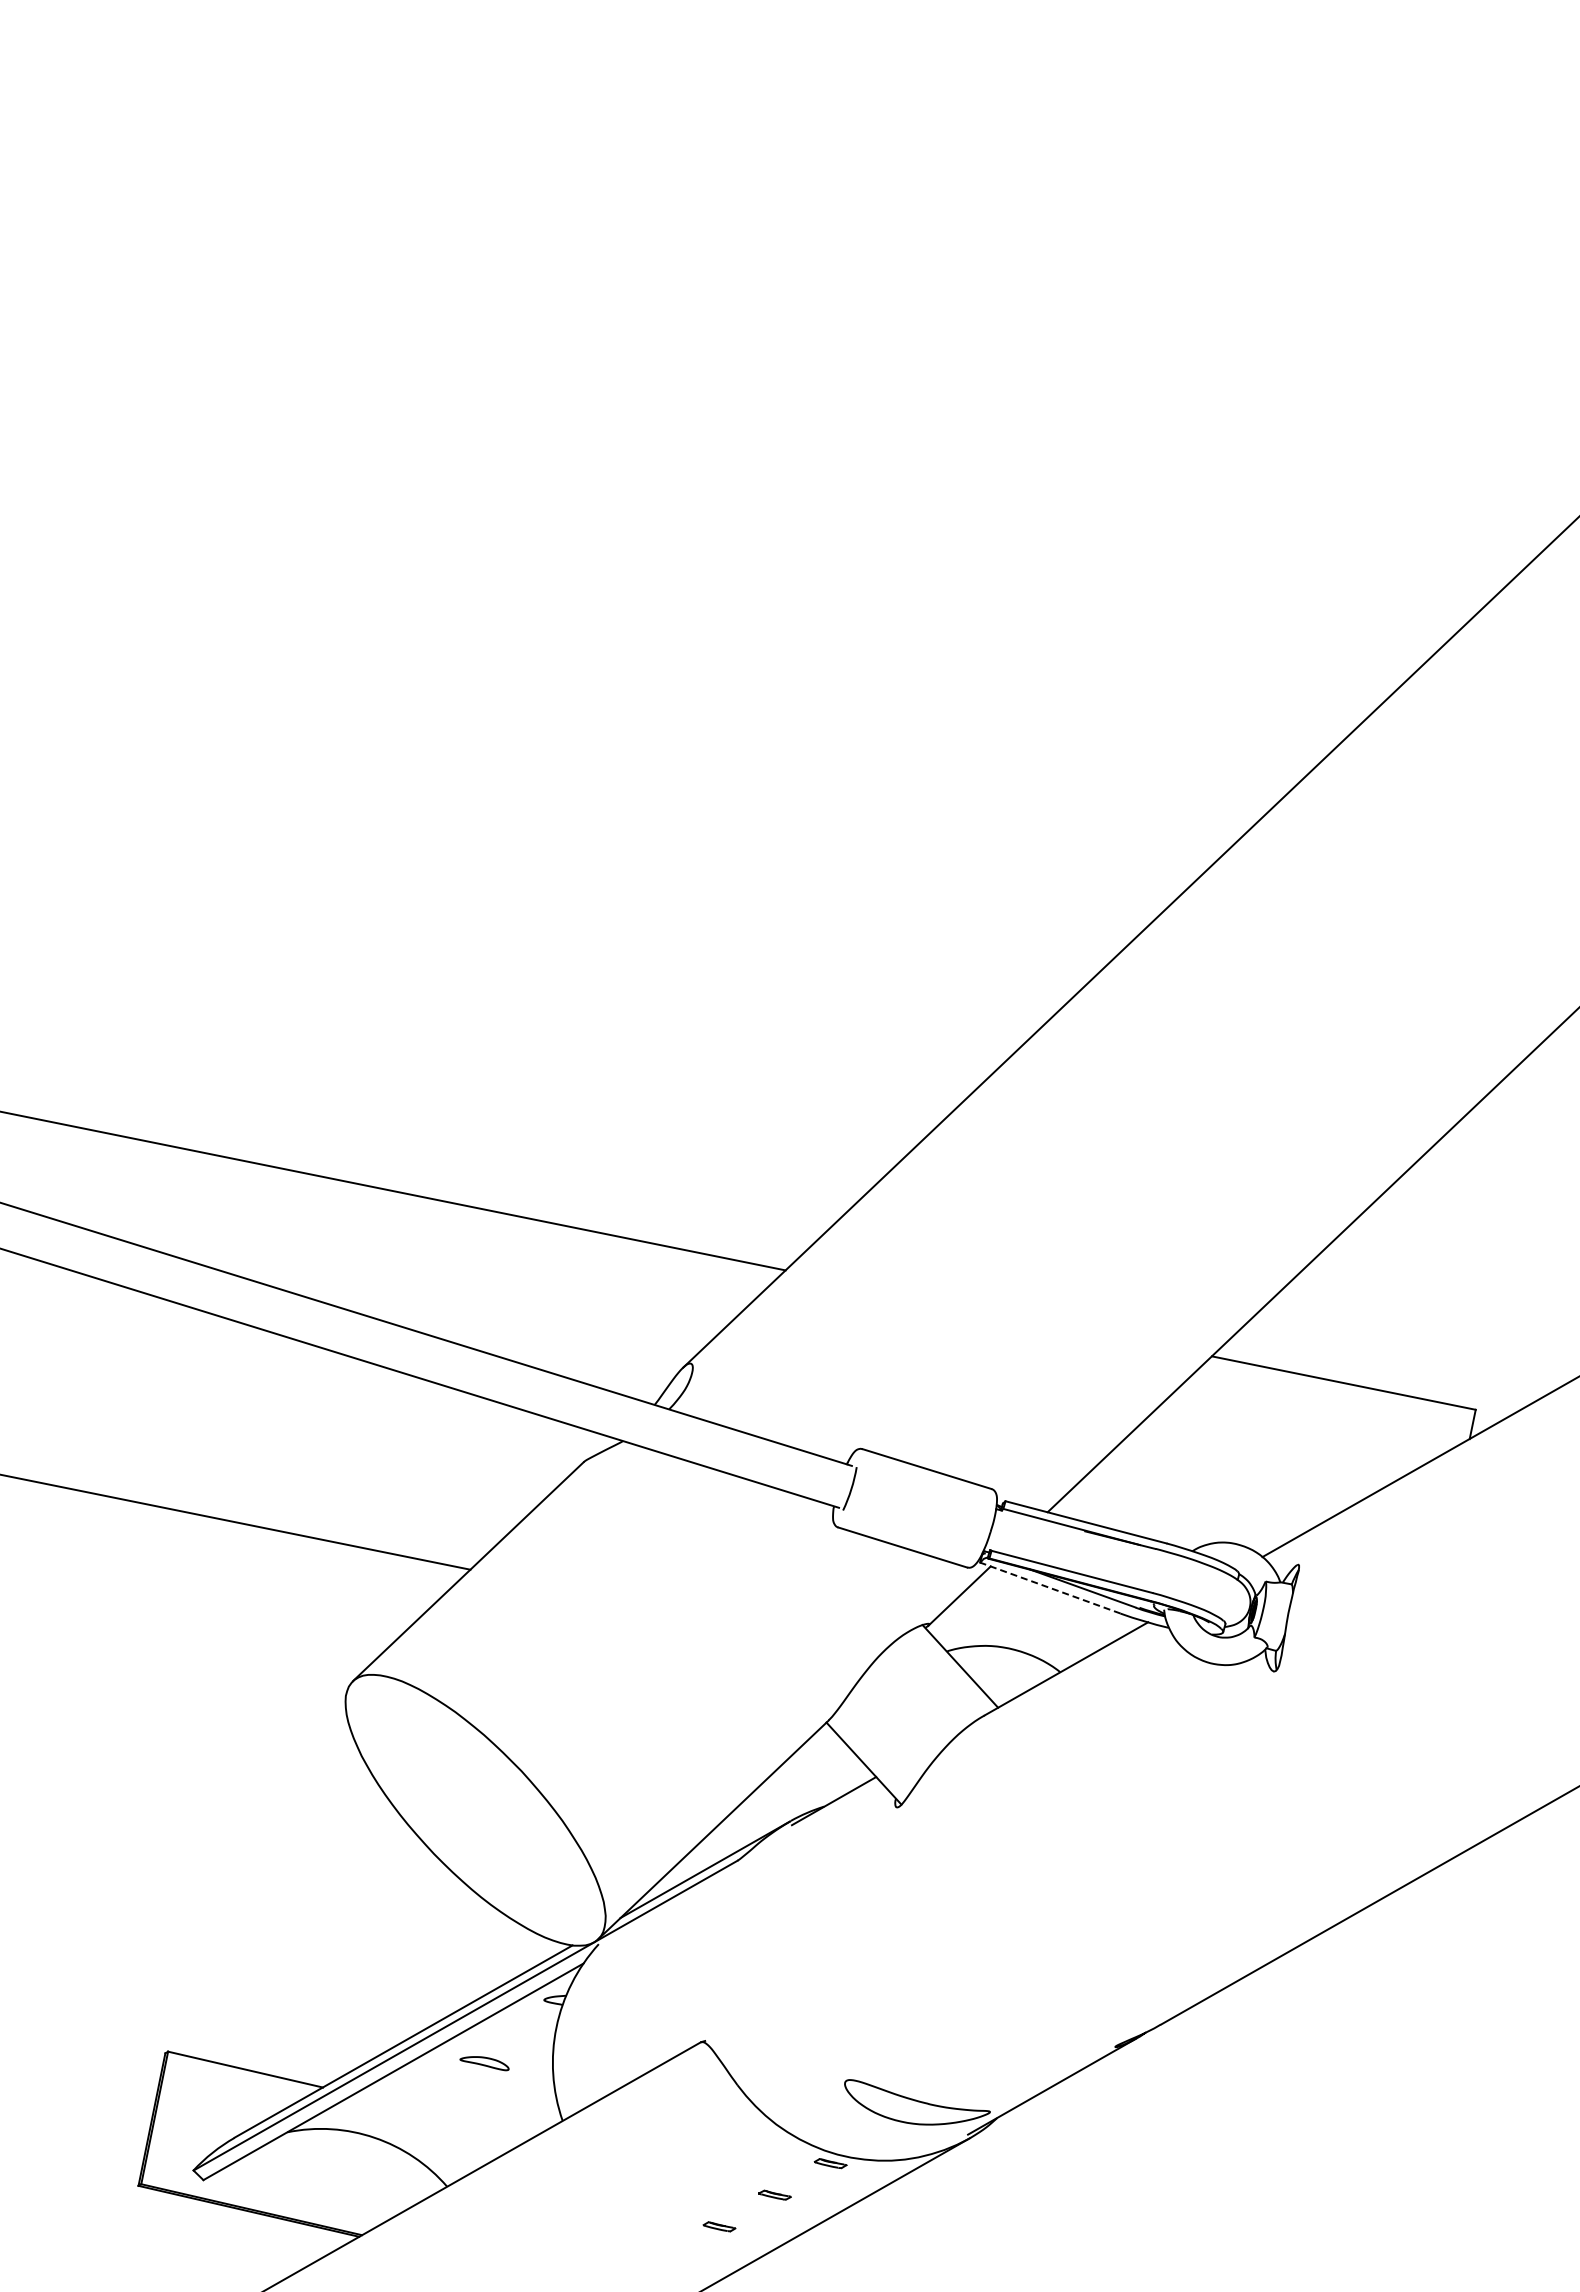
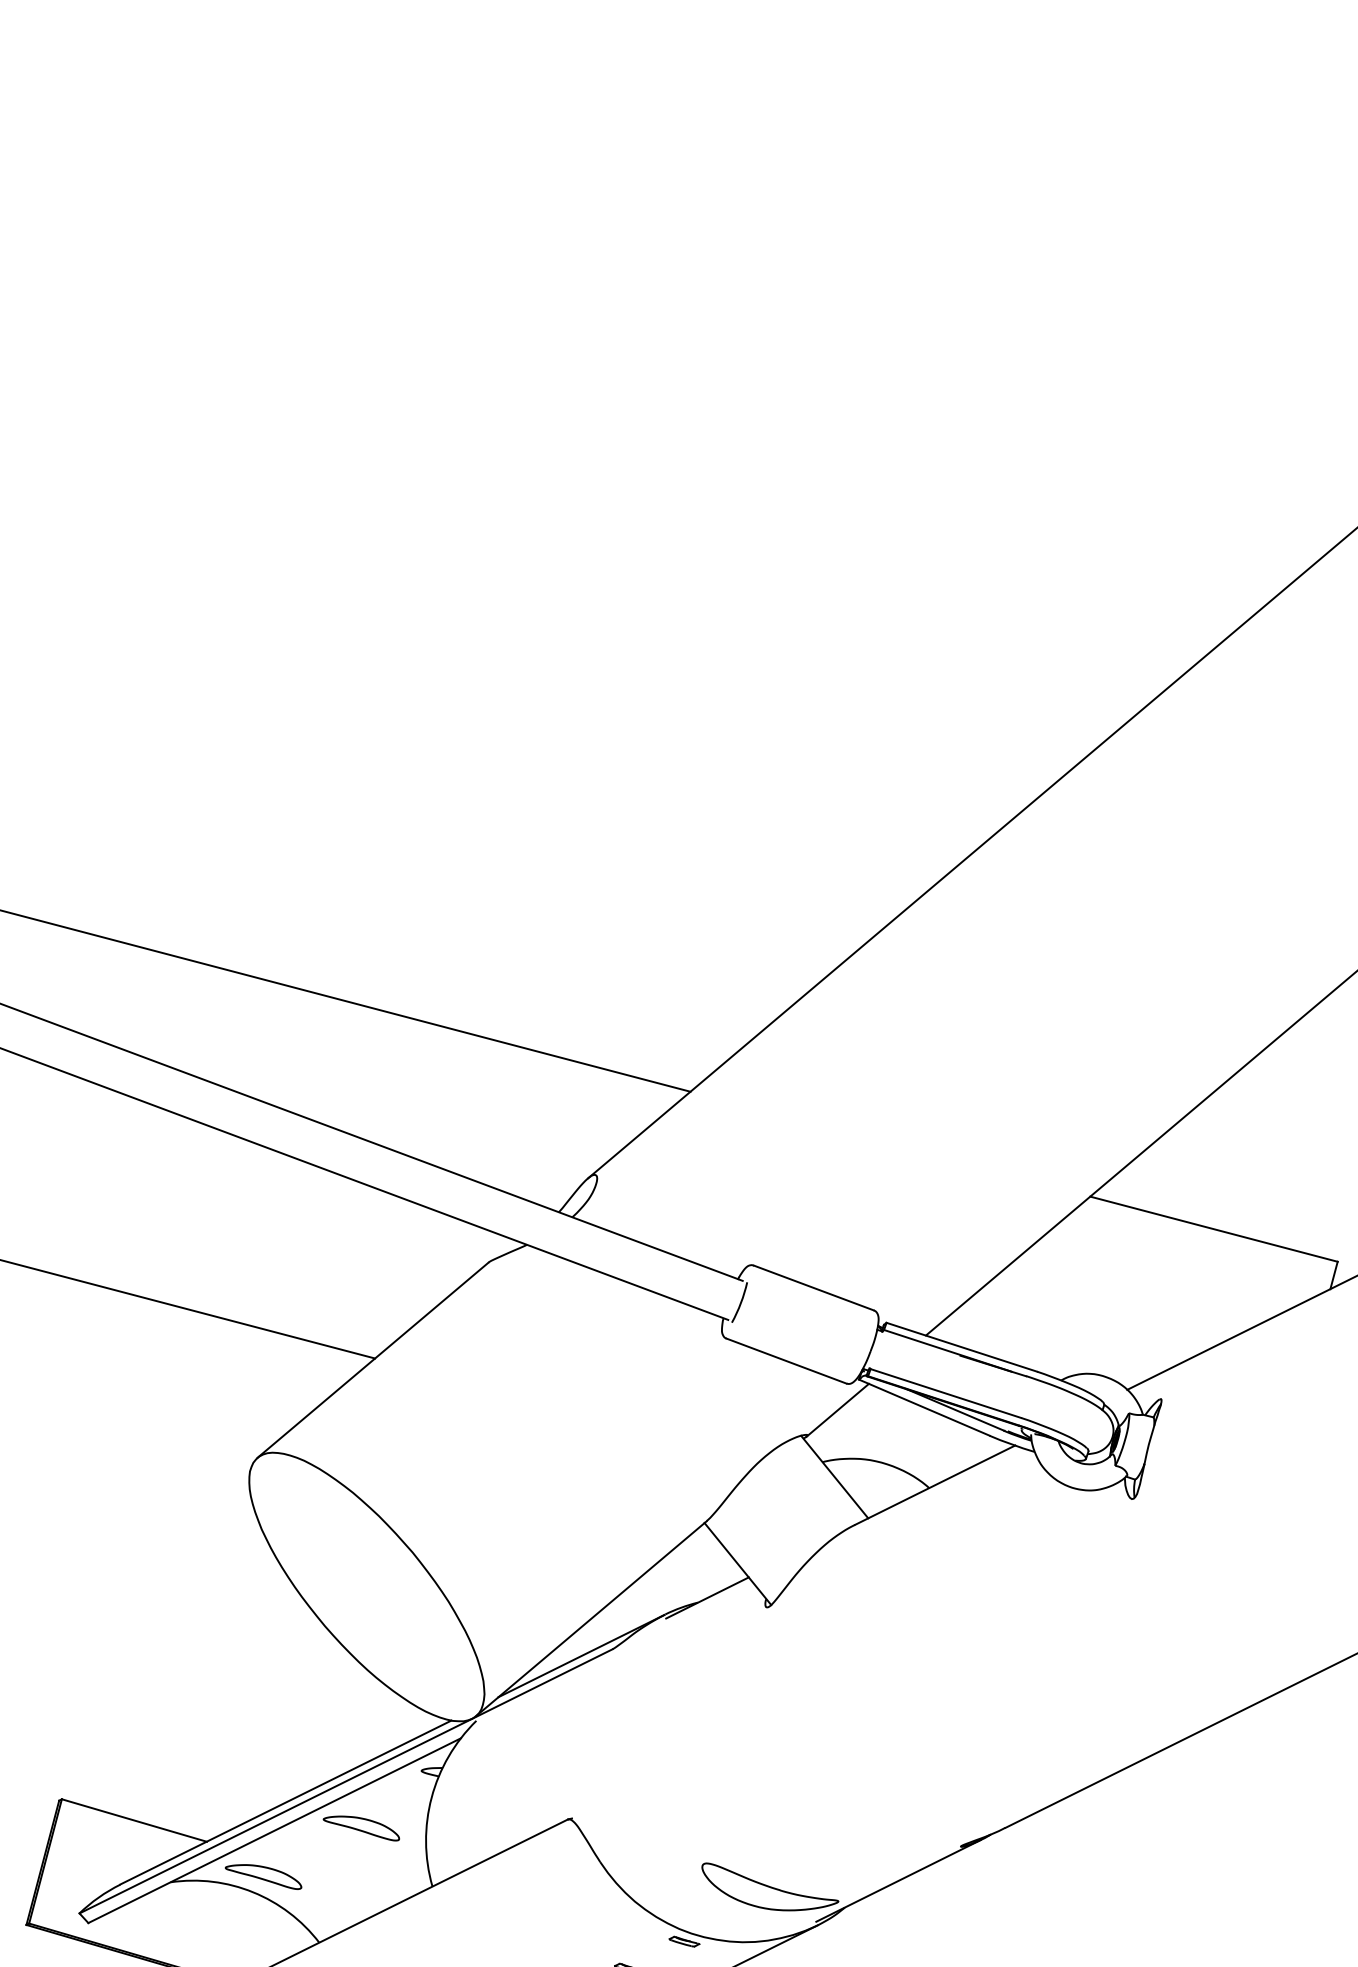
line: (1050, 1588) -> (924, 1408), dashed -> solid
part: (484, 2063) -> (361, 1827), size x1.67
part: (384, 2120) -> (263, 1876), added

